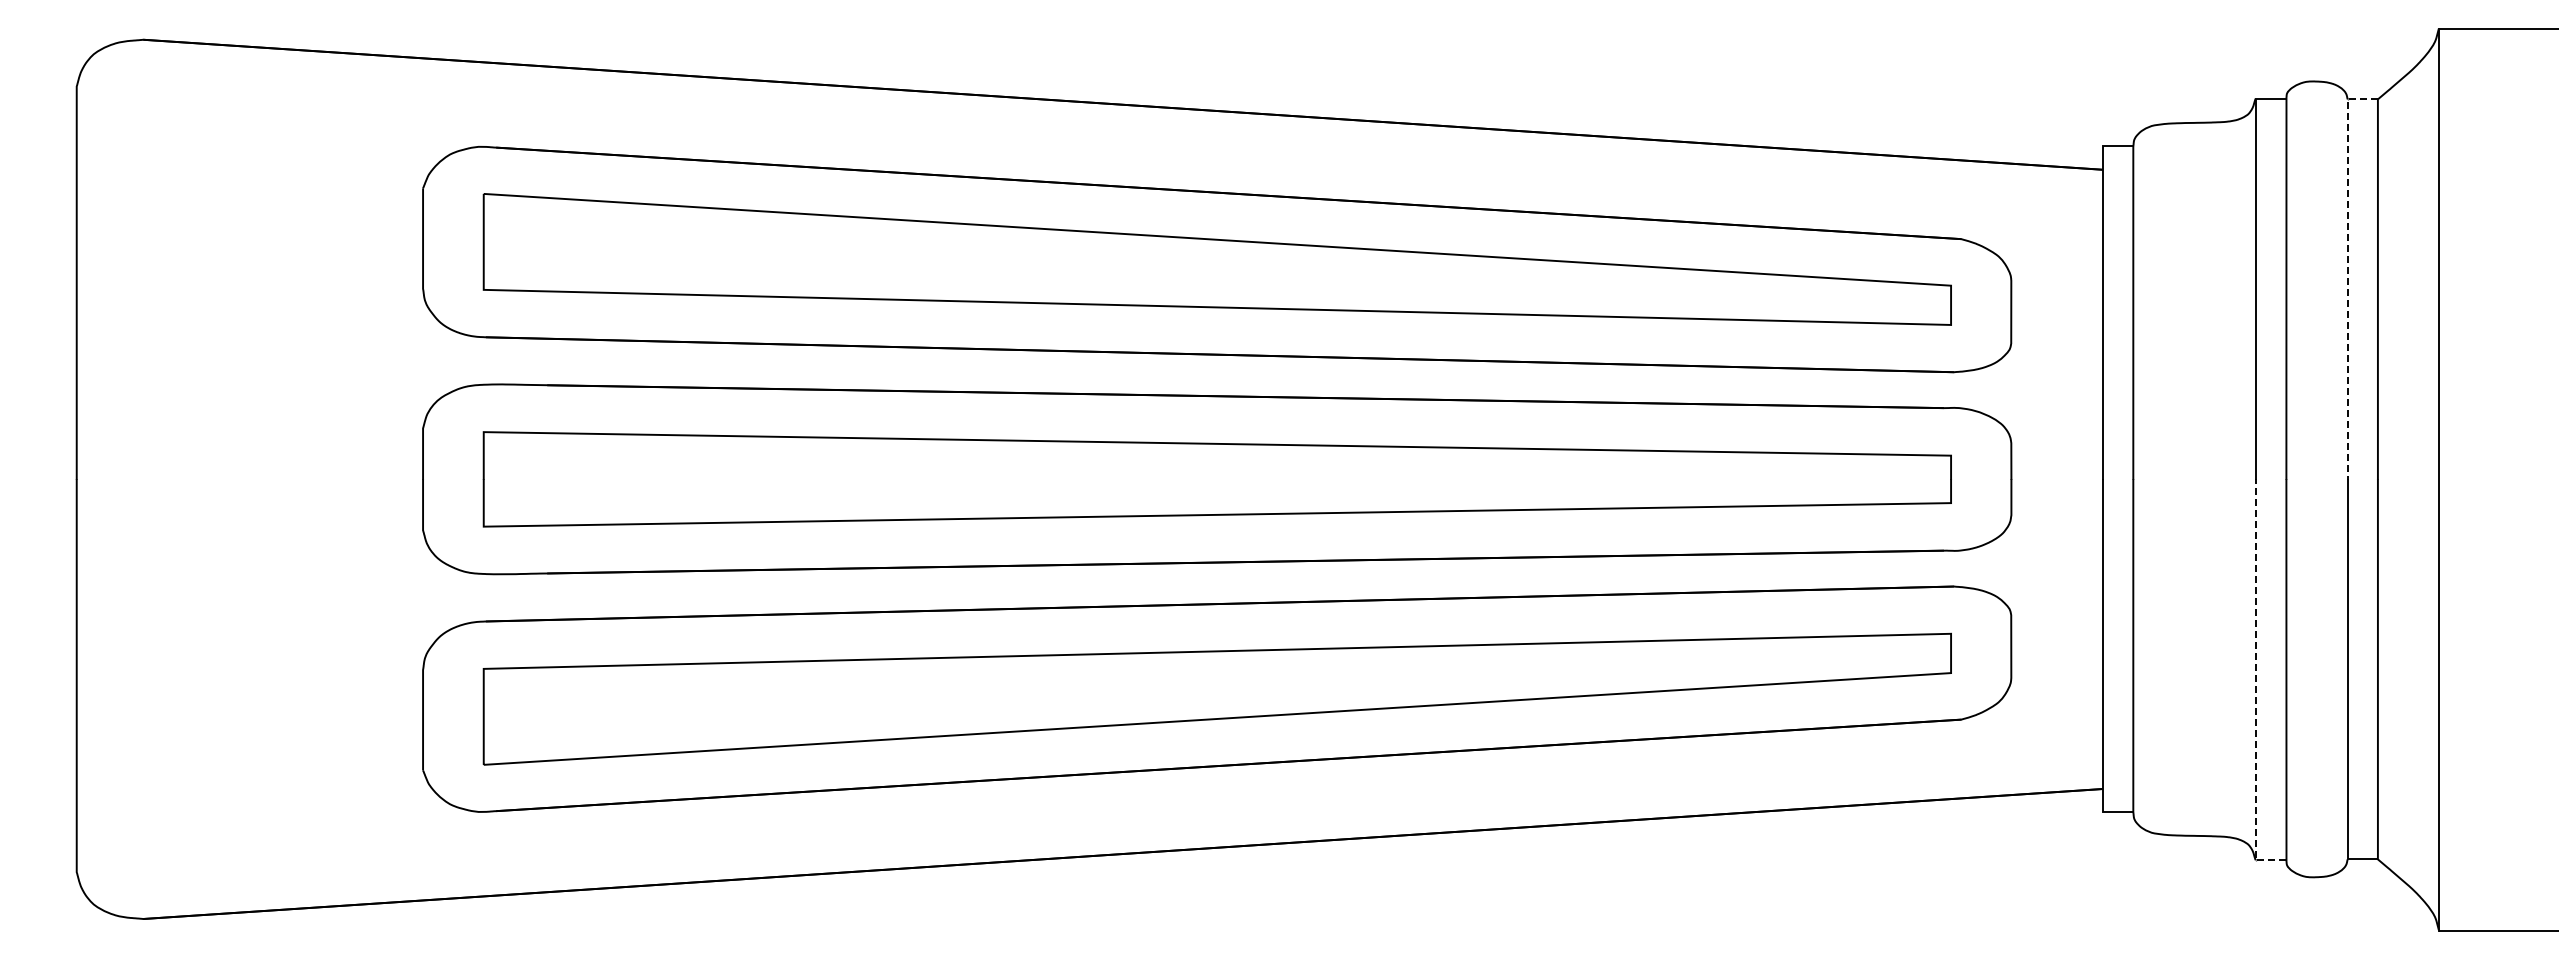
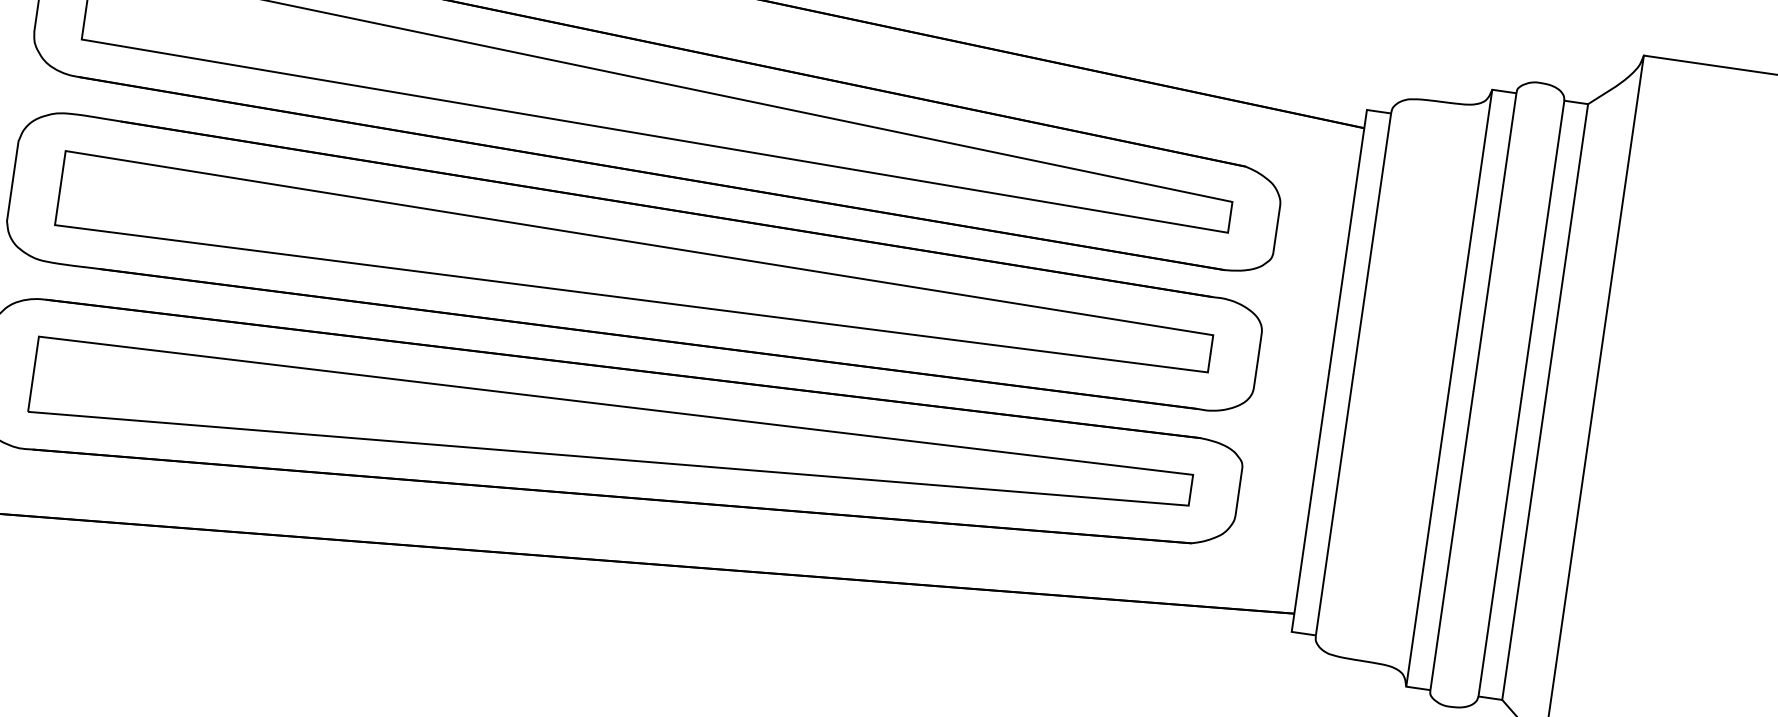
line: (2347, 273) -> (1544, 237), dashed -> solid
line: (2255, 685) -> (1425, 549), dashed -> solid

